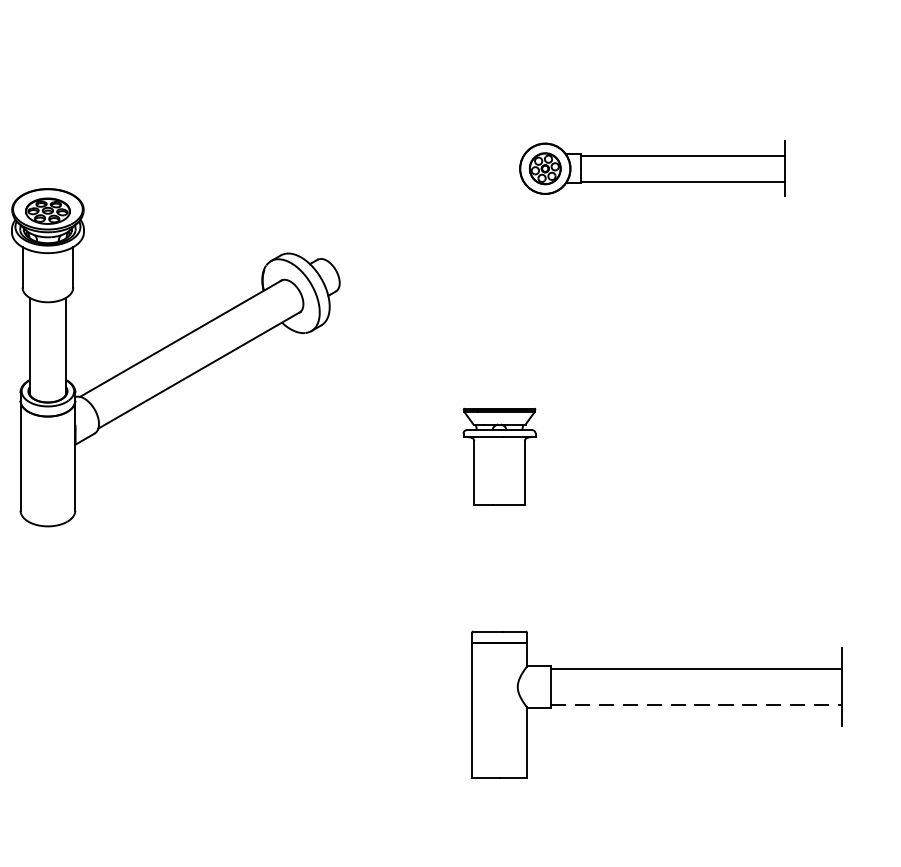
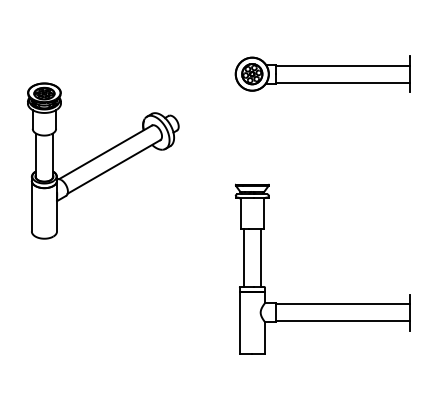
part: (652, 167) -> (322, 73), size x1.43
line: (480, 567) -> (243, 257), added
line: (517, 567) -> (260, 257), added
line: (697, 706) -> (343, 321), dashed -> solid

